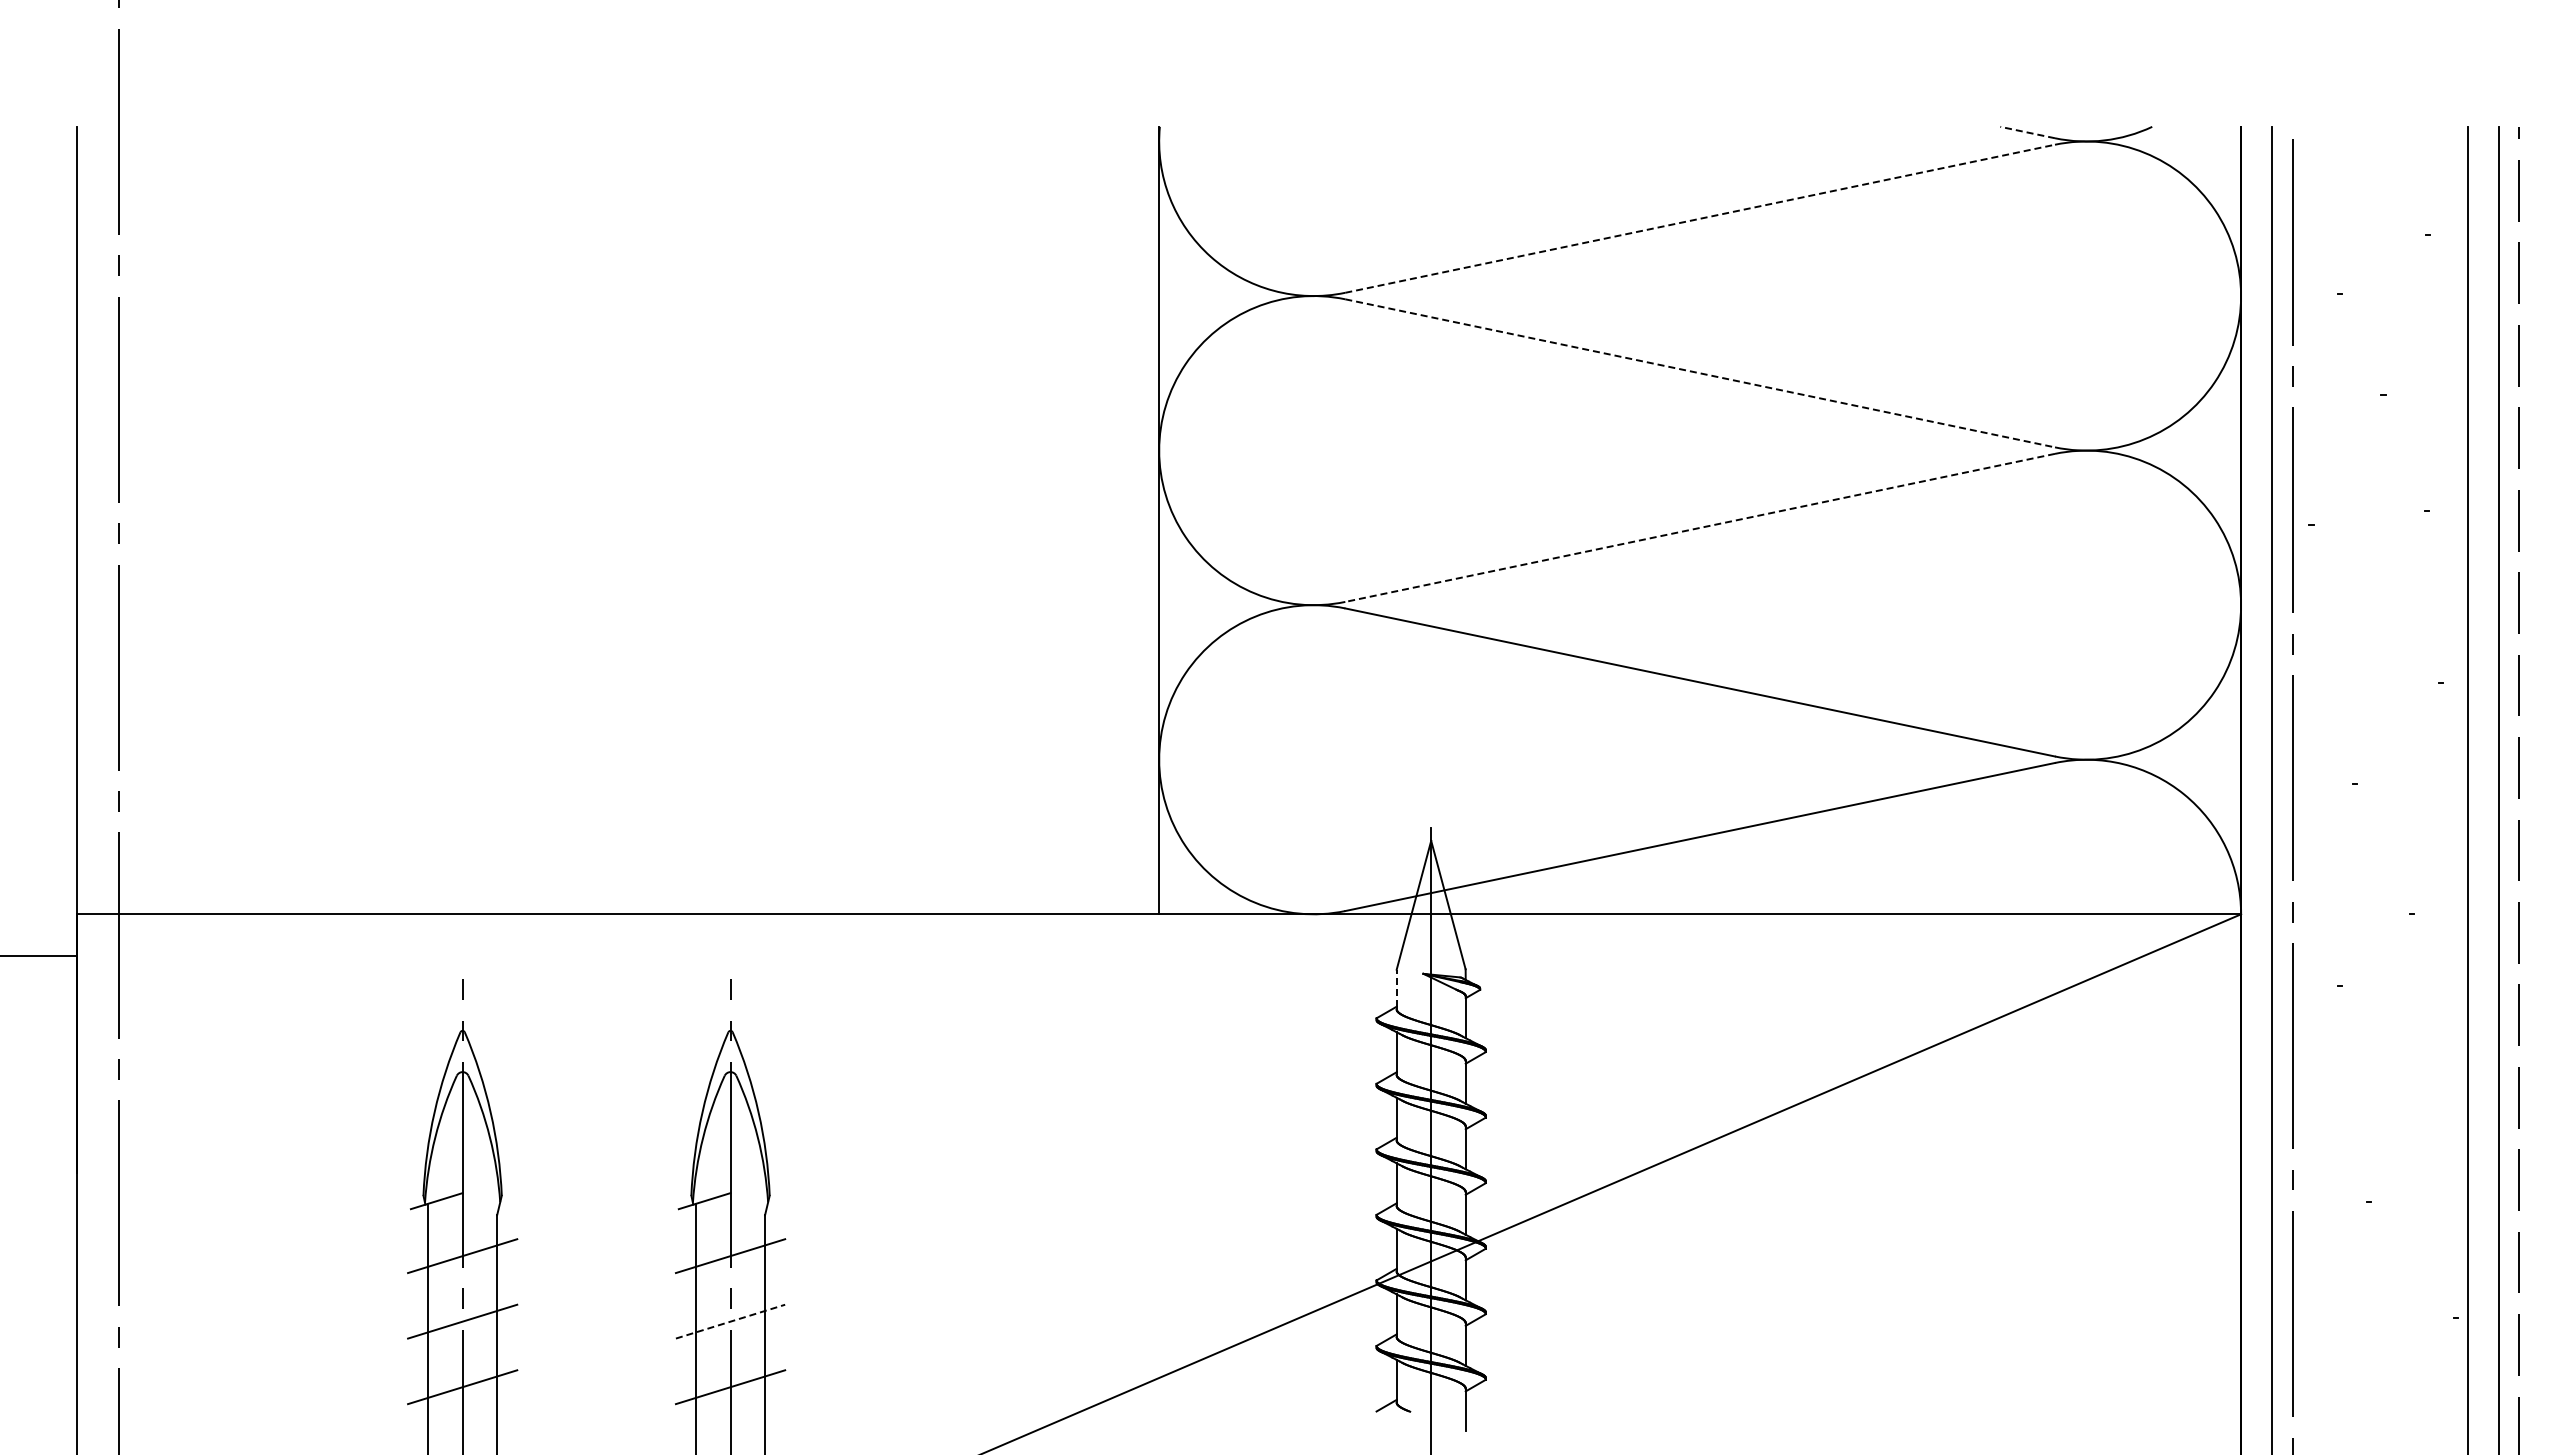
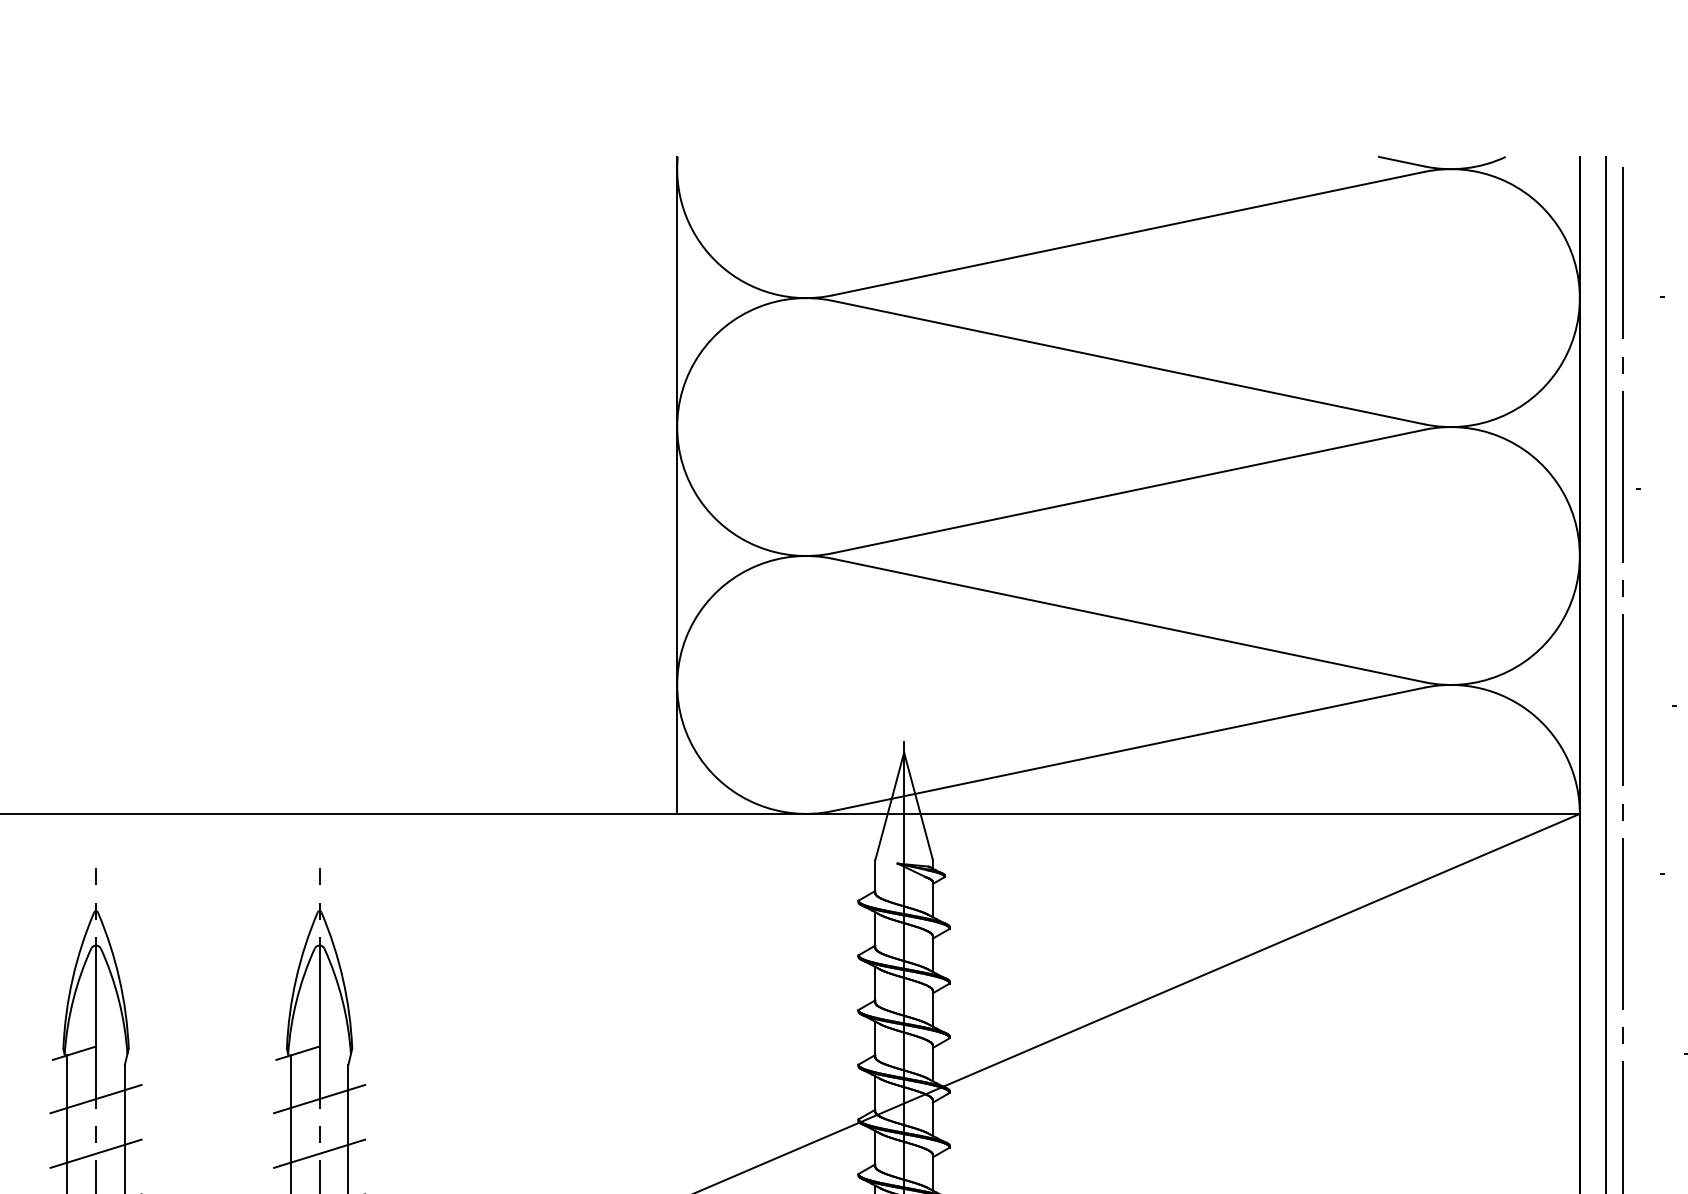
line: (2027, 132) -> (1401, 161), dashed -> solid
line: (1700, 218) -> (1128, 233), dashed -> solid
line: (1700, 373) -> (1128, 362), dashed -> solid
line: (1699, 528) -> (1127, 492), dashed -> solid
line: (1396, 988) -> (875, 875), dashed -> solid
line: (731, 1321) -> (320, 1153), dashed -> solid

